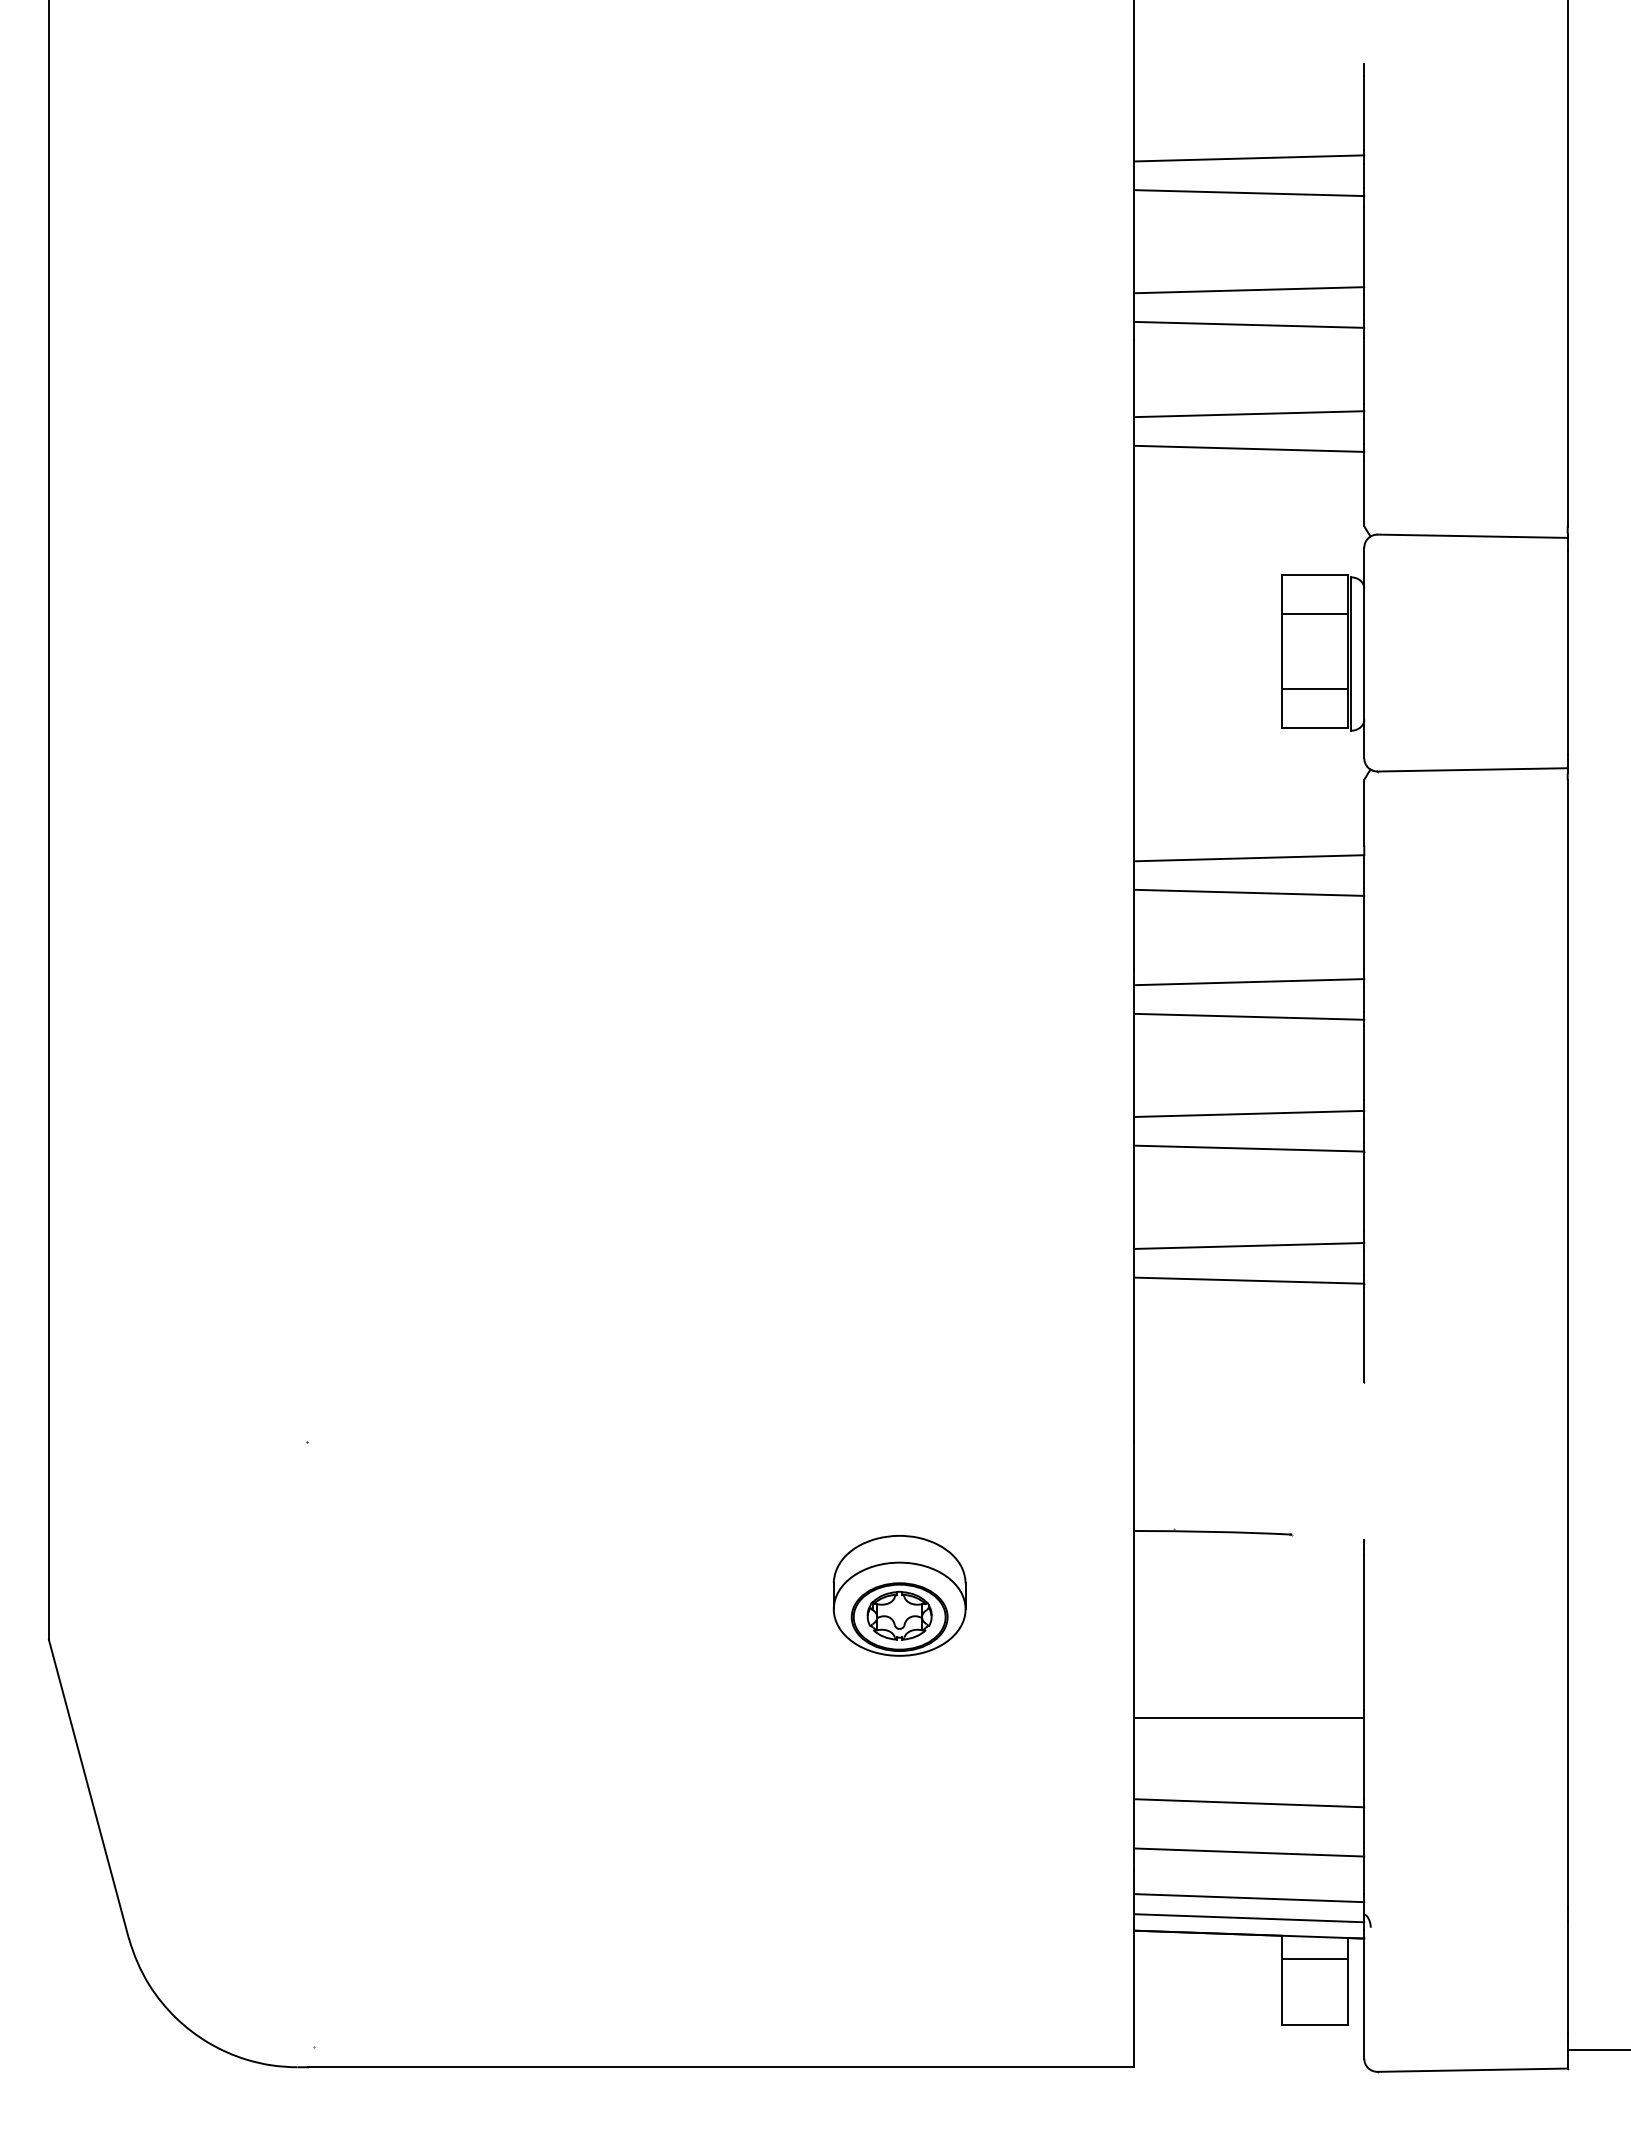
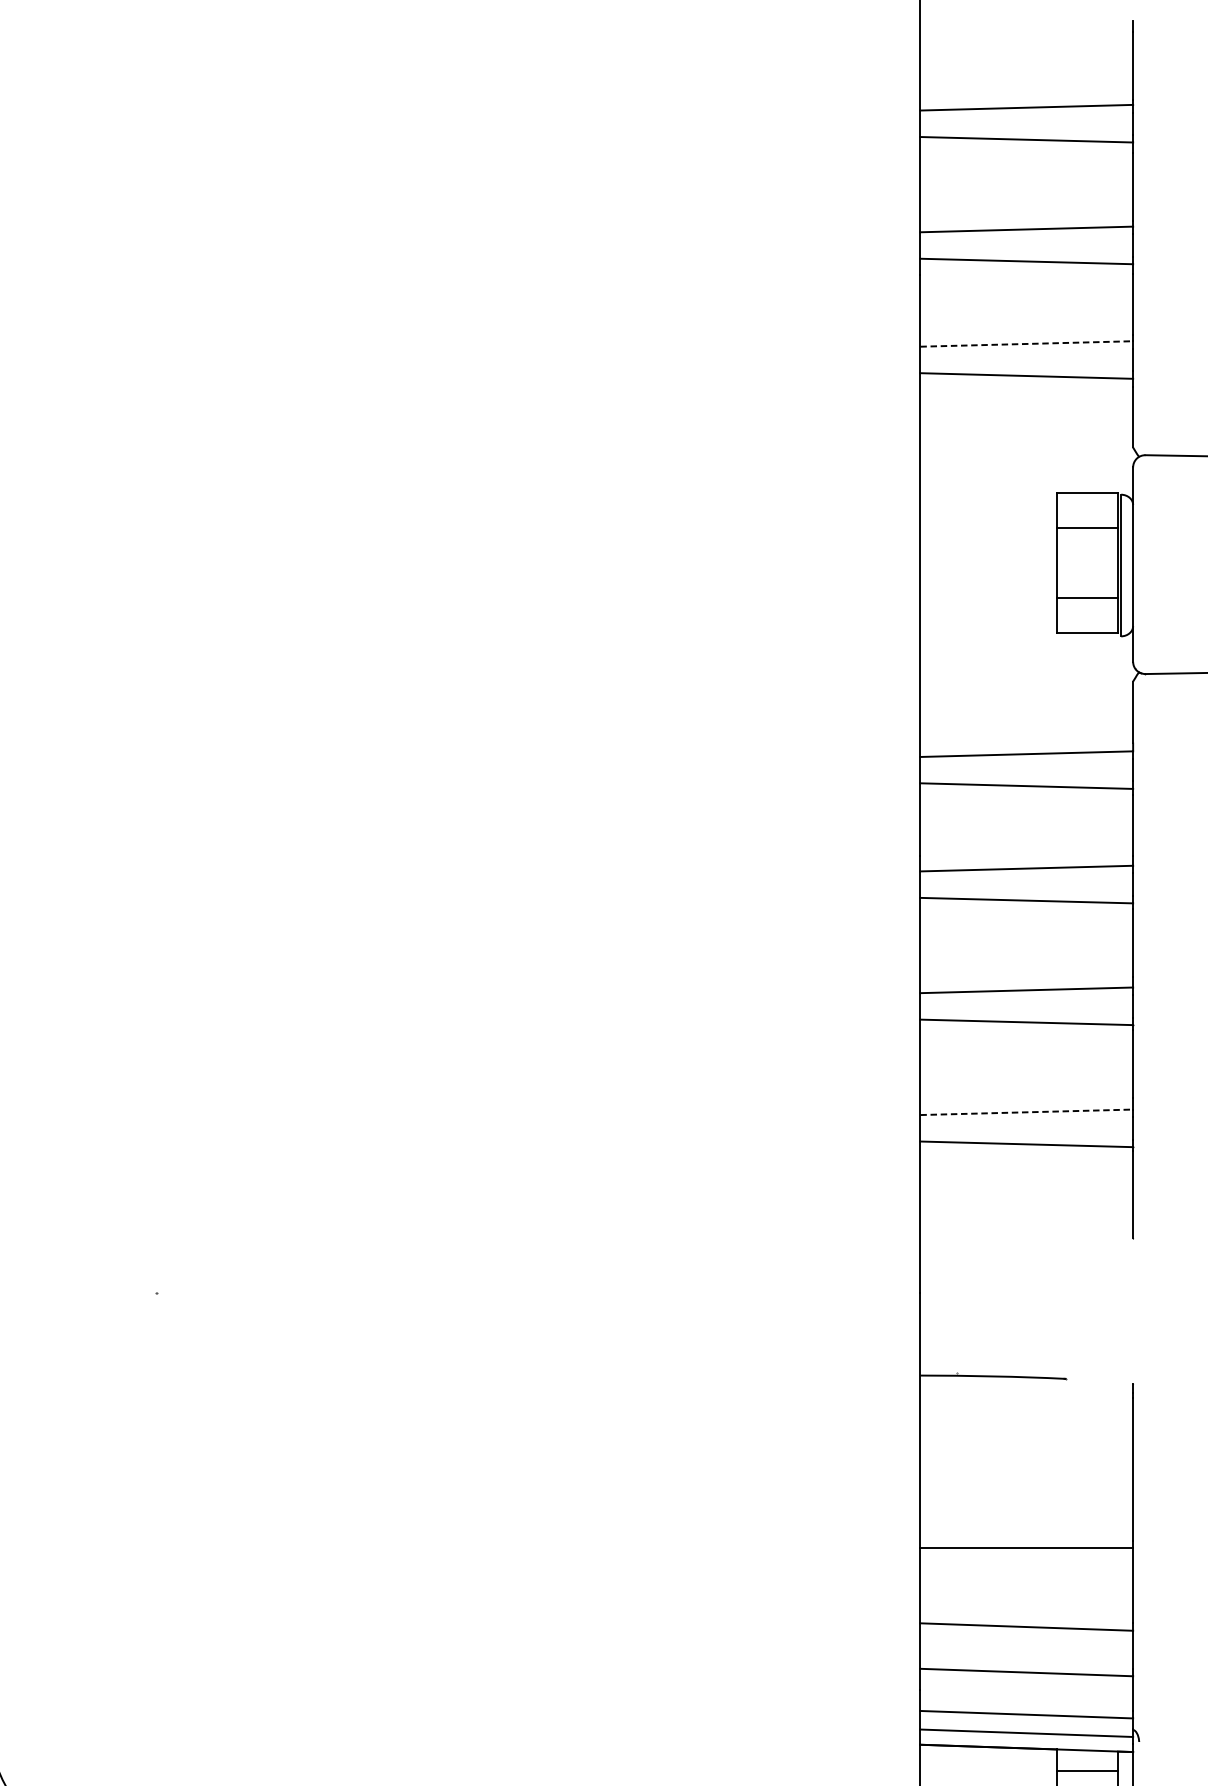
line: (1249, 414) -> (1027, 344), solid -> dashed
line: (1249, 1245) -> (1027, 1111), solid -> dashed
part: (899, 1595) -> (703, 1435), removed

